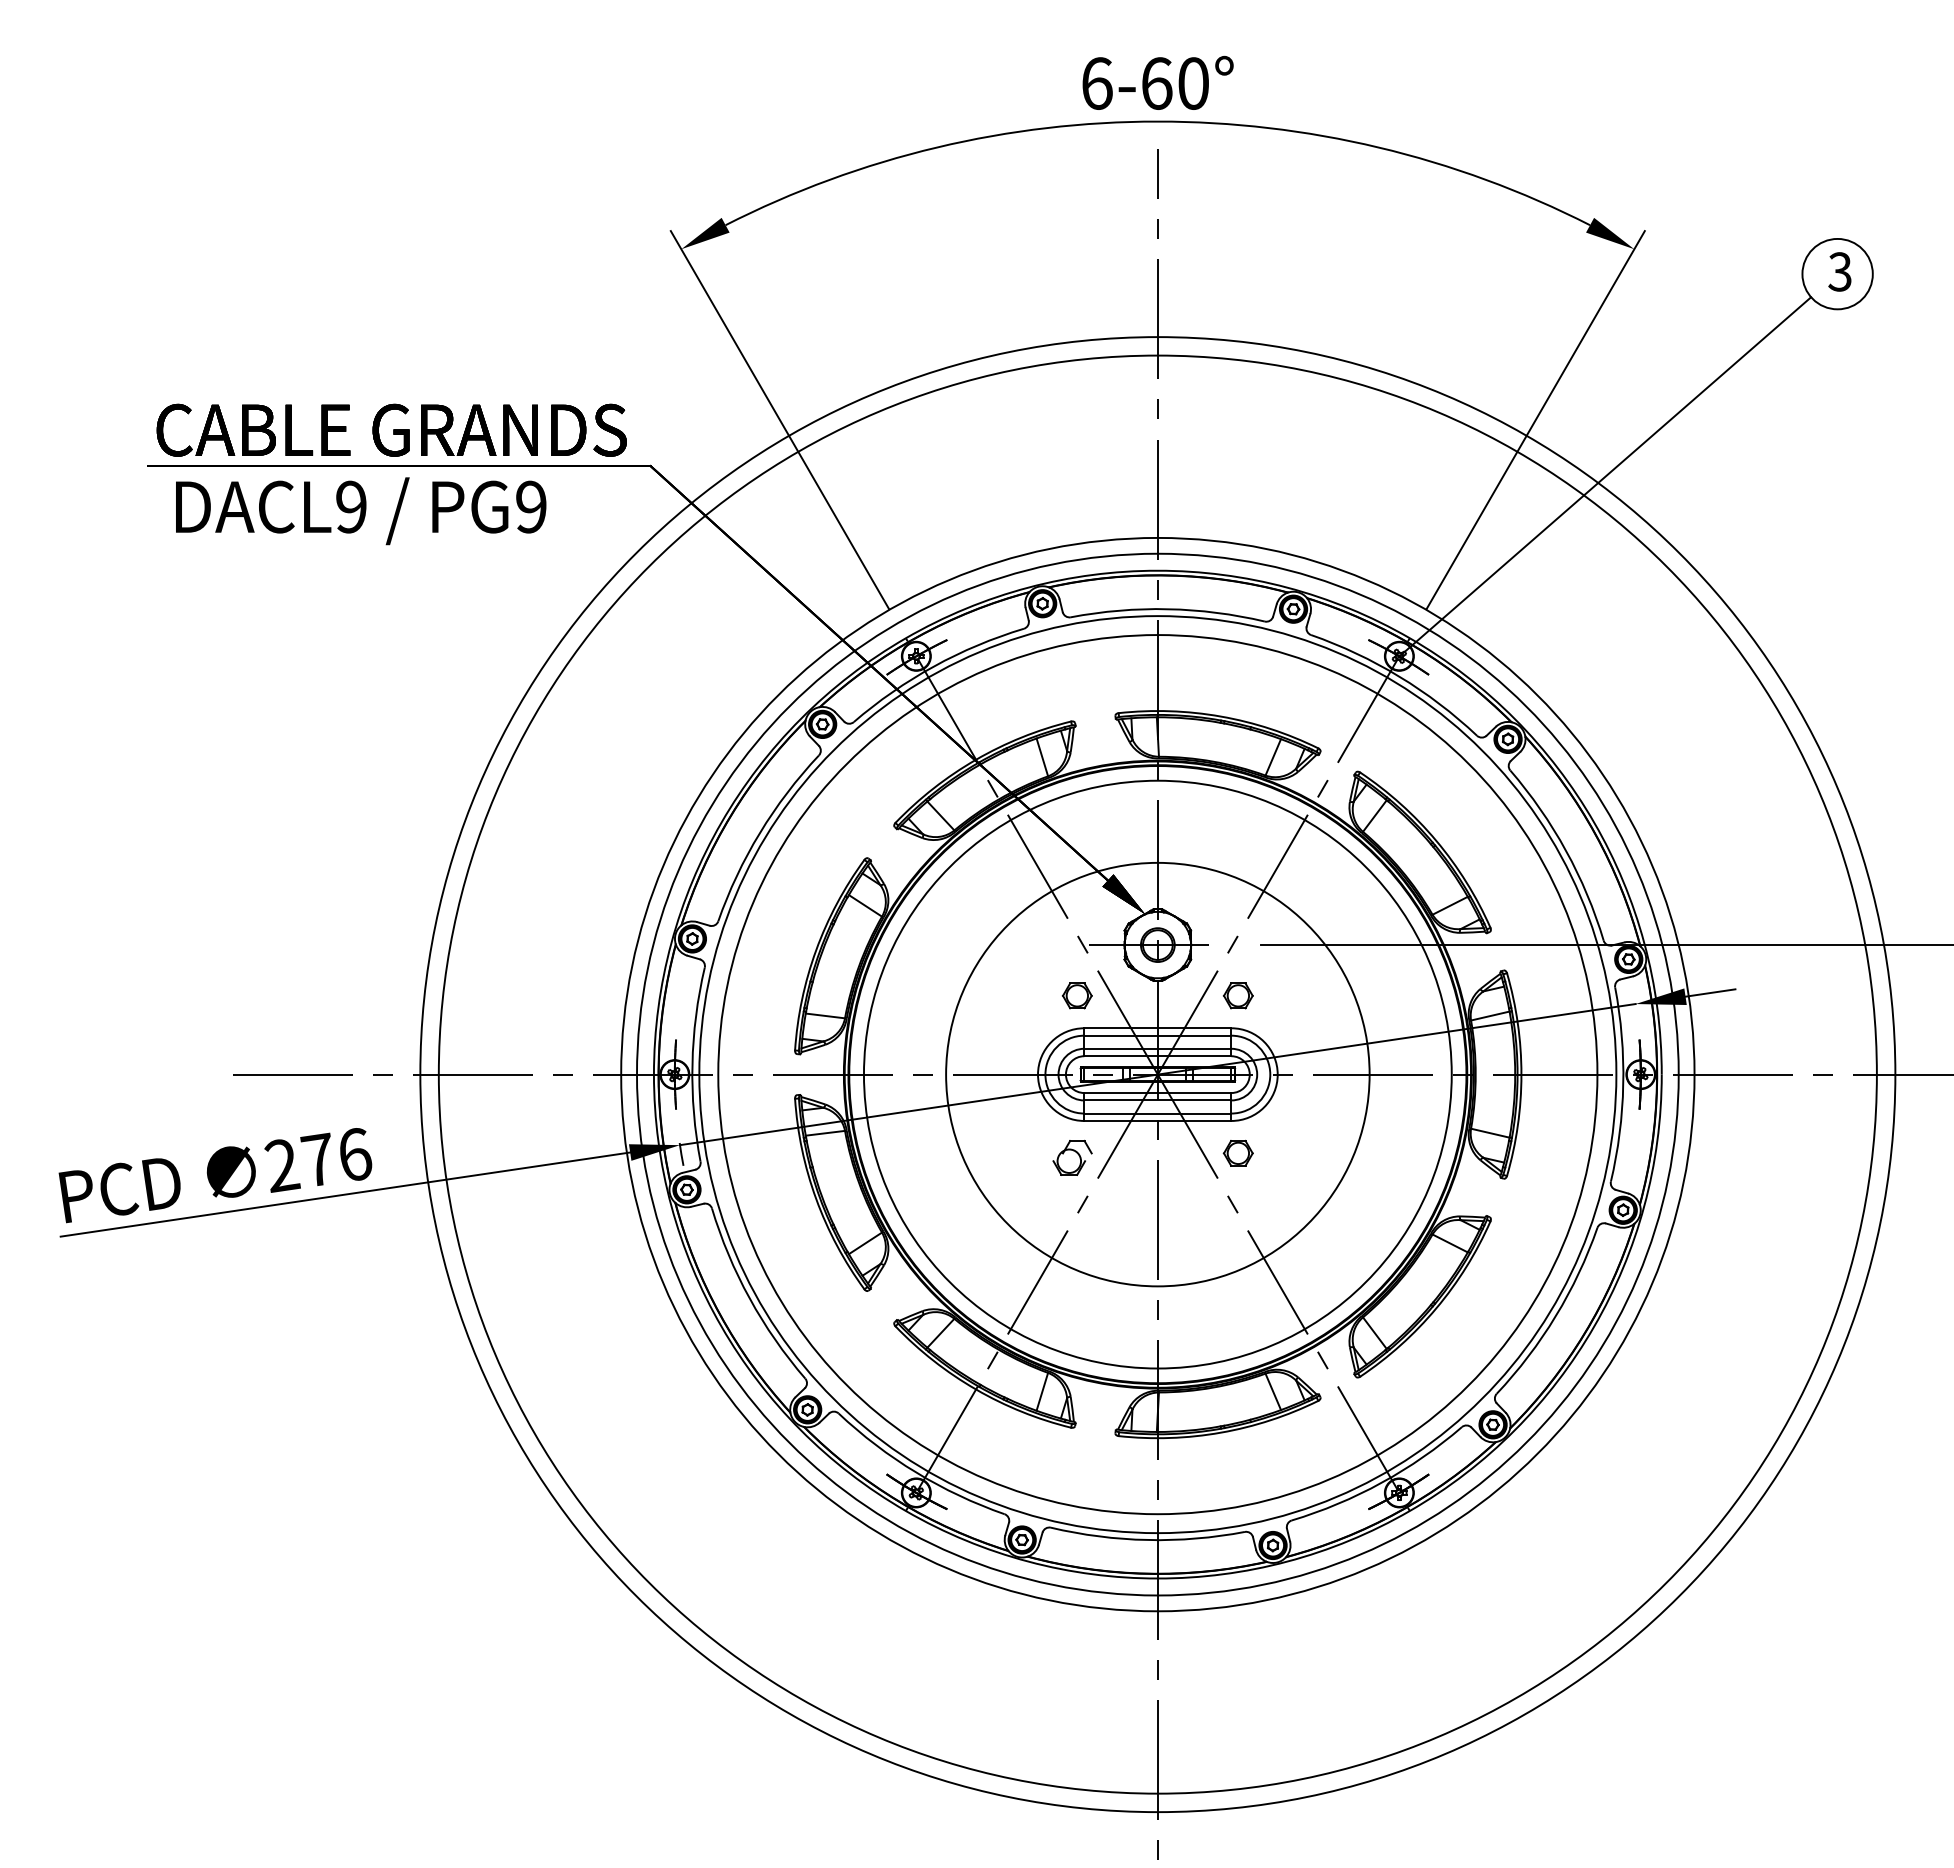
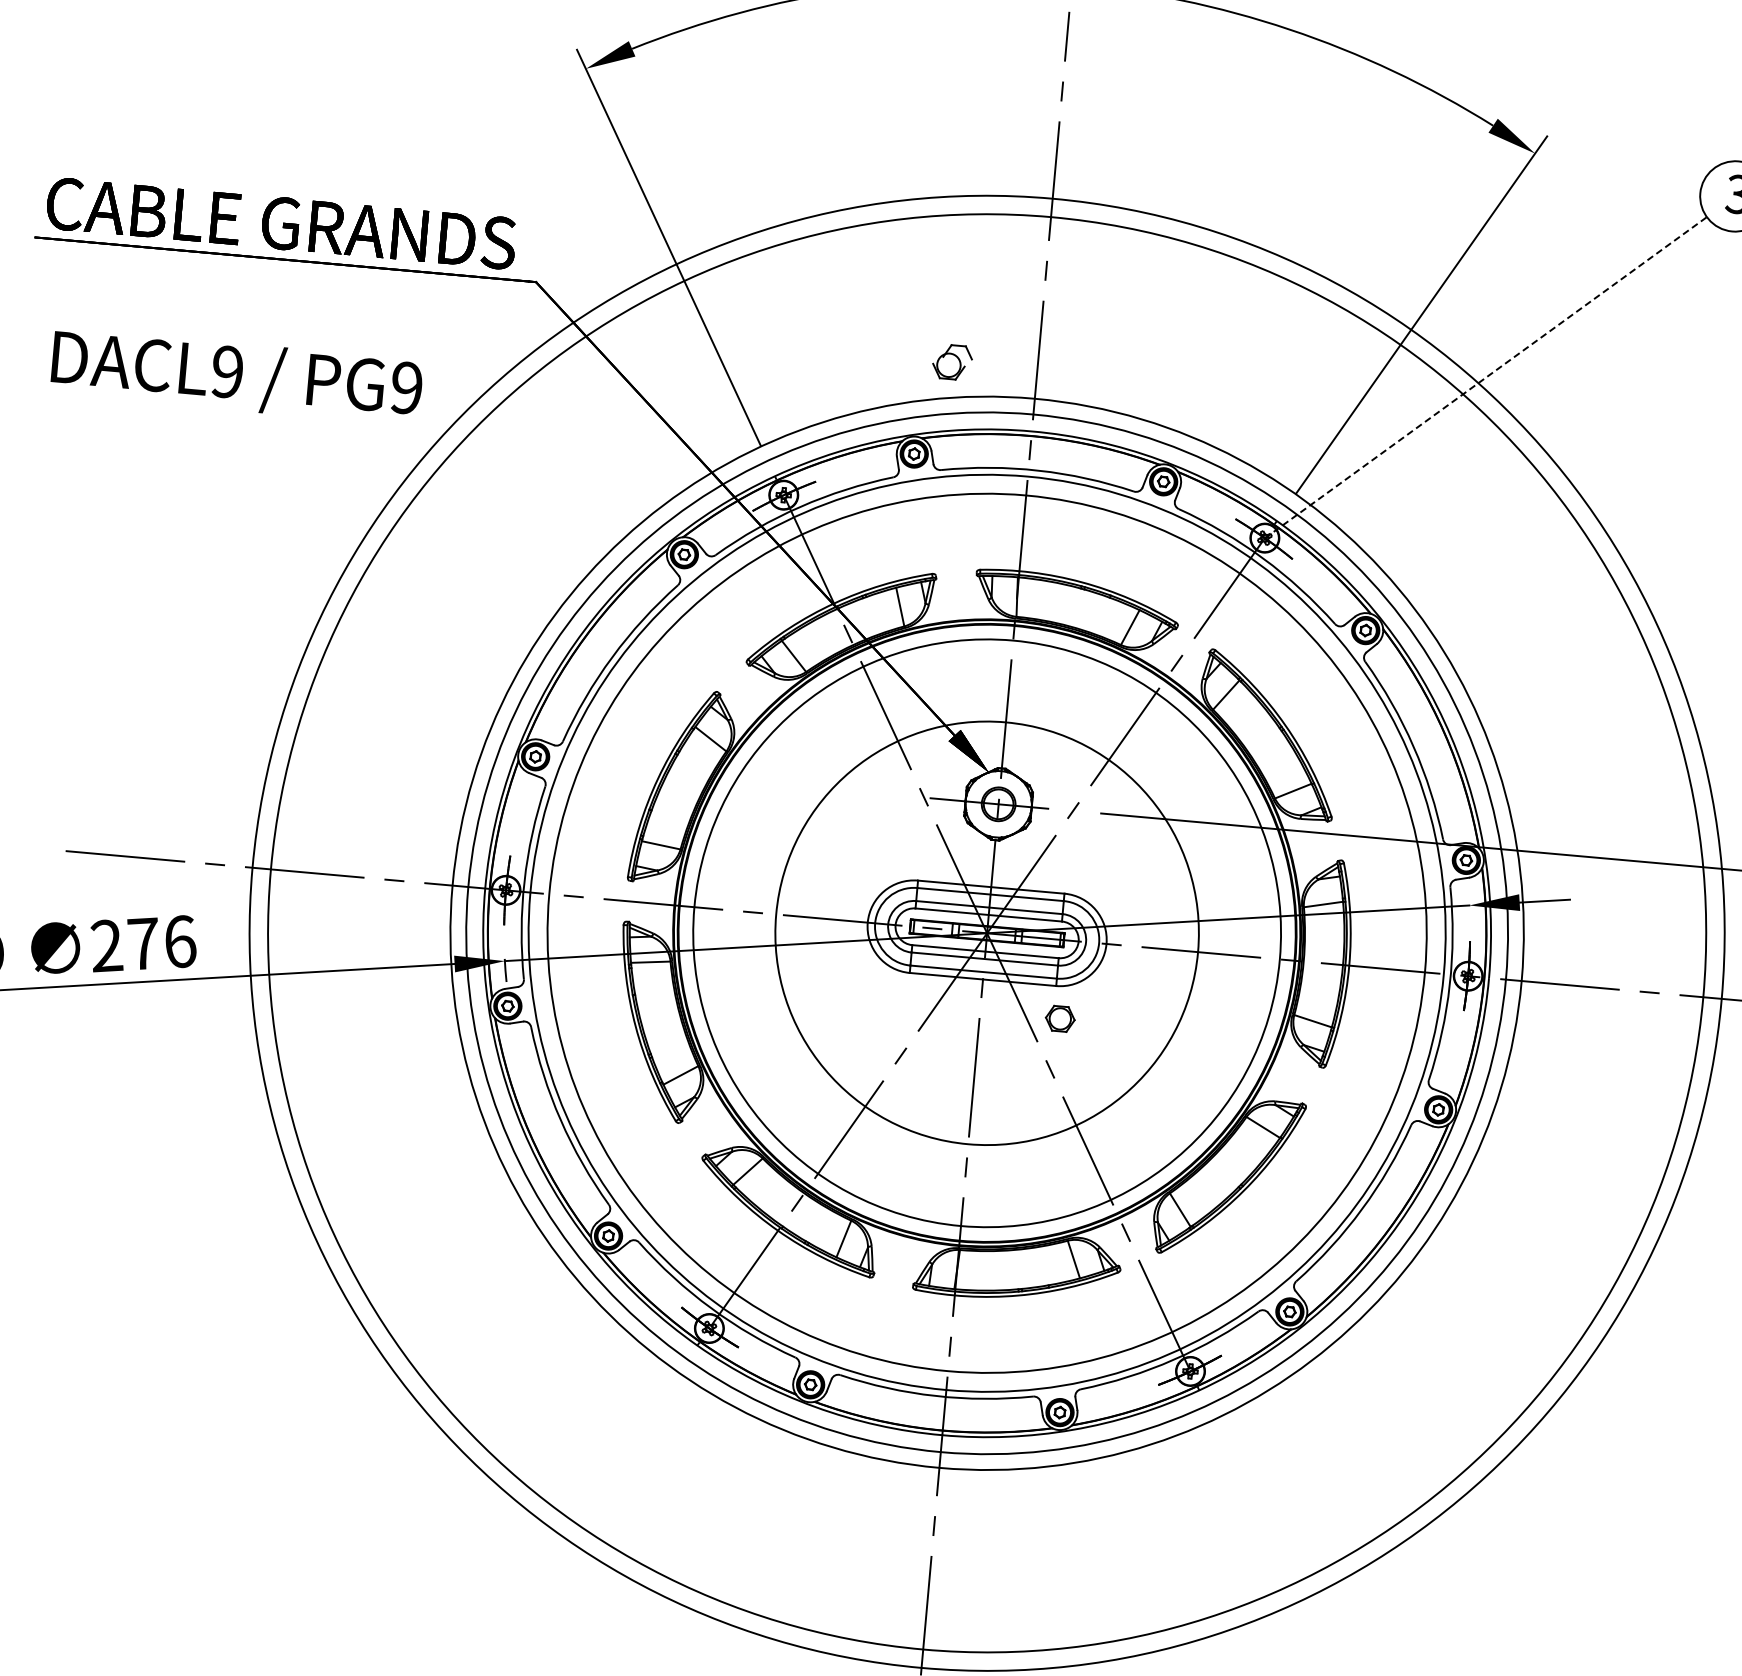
line: (1605, 476) -> (1486, 377), solid -> dashed
text: (361, 511) -> (237, 377), moved
part: (1076, 995) -> (913, 847), removed
part: (1238, 995) -> (1074, 861), removed
part: (1072, 1157) -> (952, 361), moved

